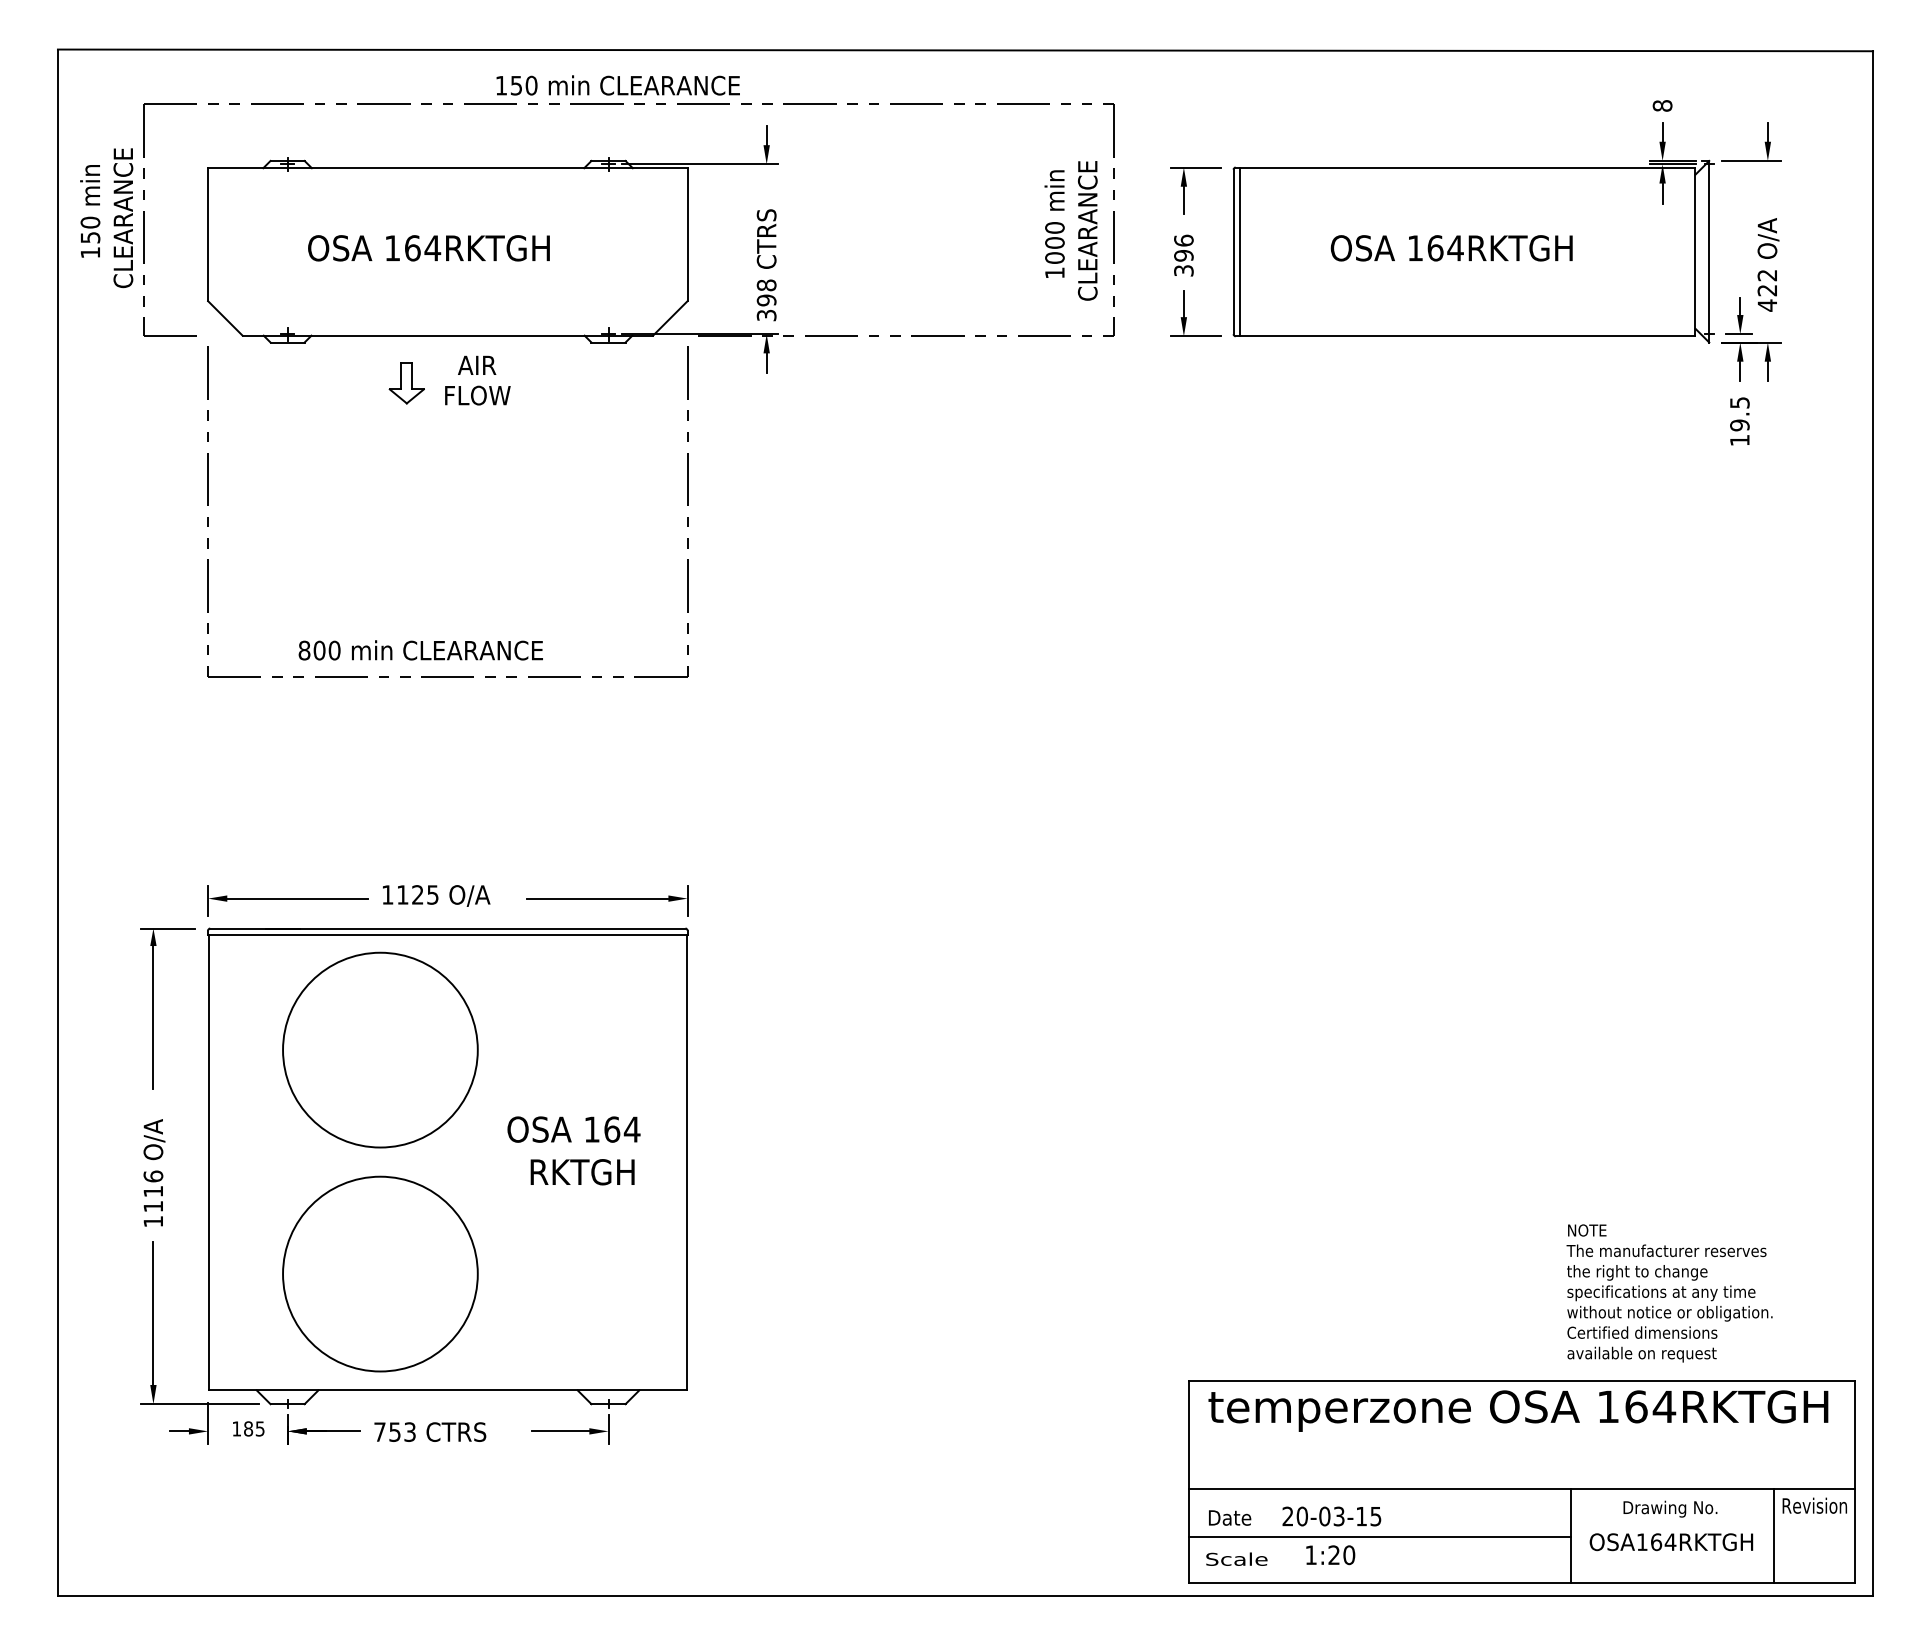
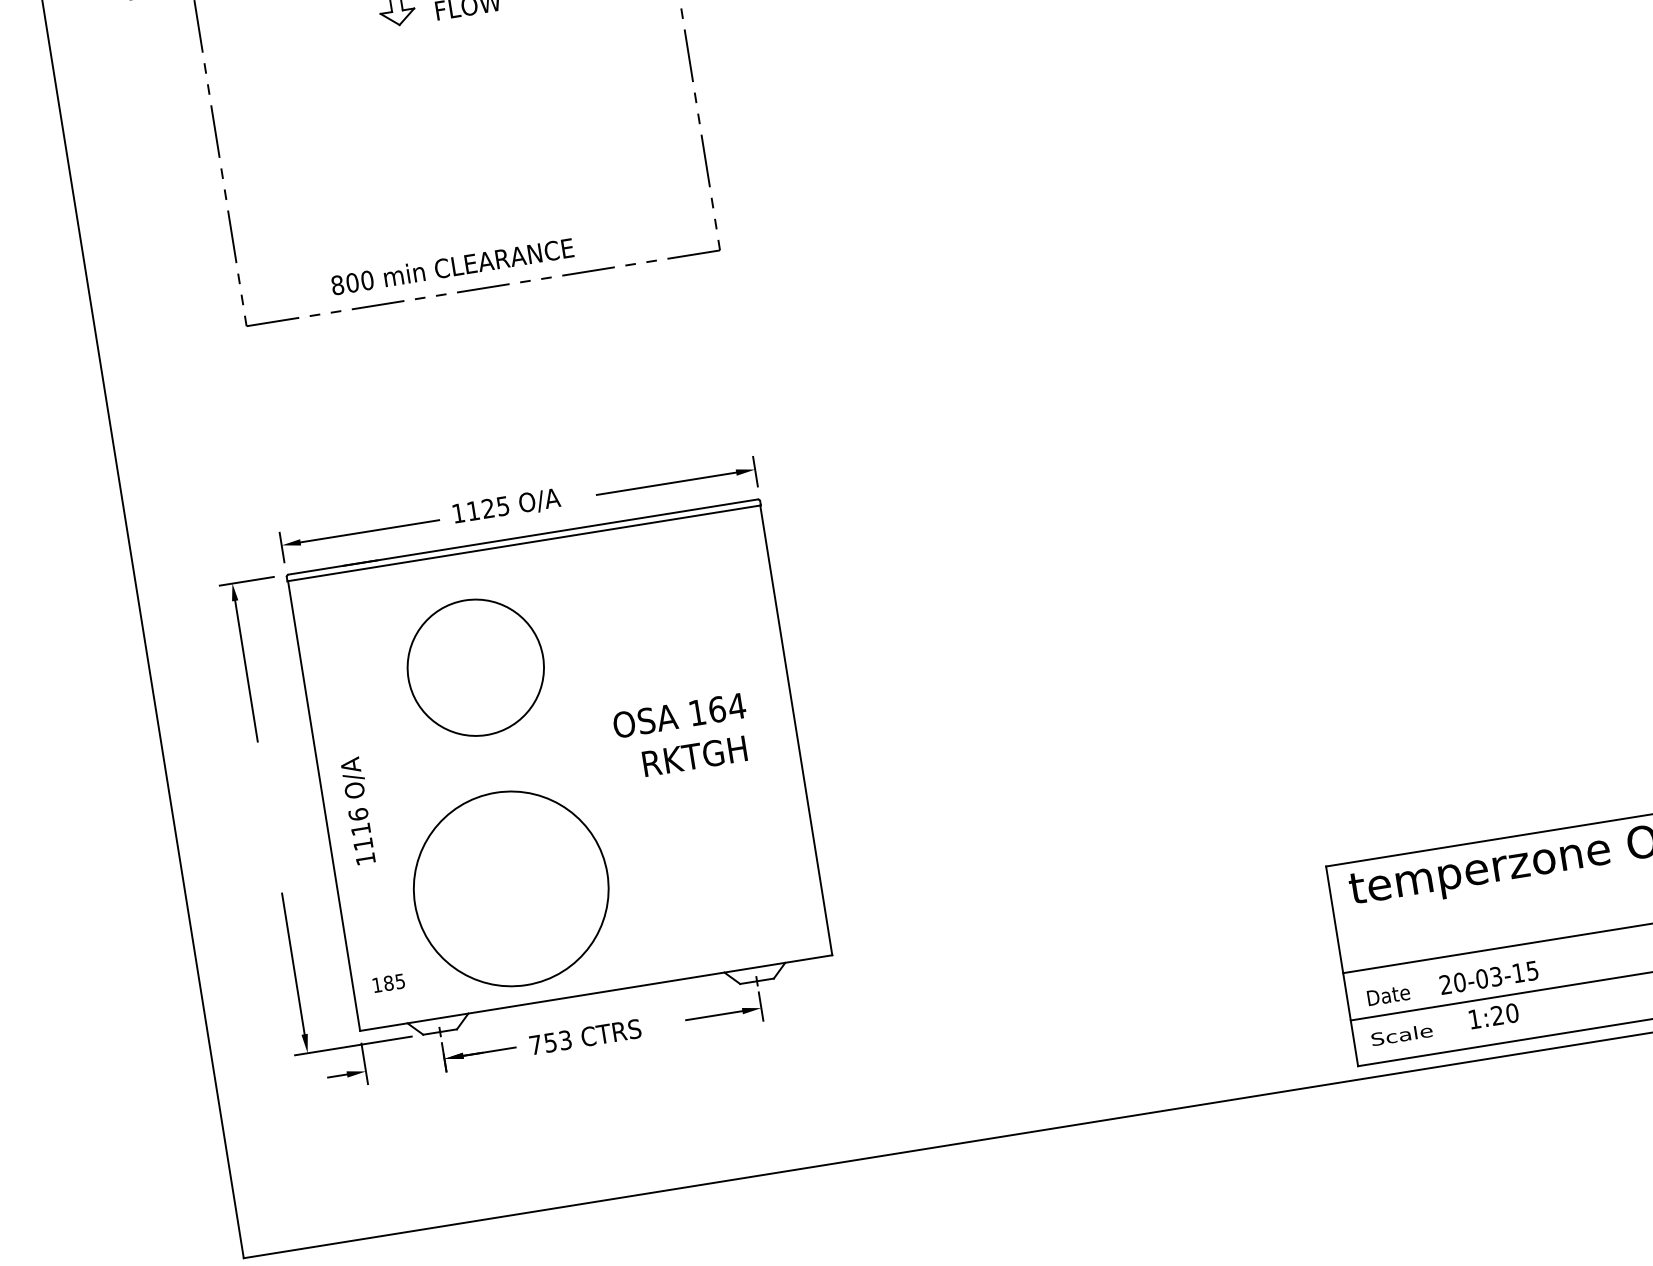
circle: (380, 1049) -> (475, 667), size x0.7
text: (154, 1172) -> (358, 810), moved
text: (248, 1428) -> (388, 982), moved

